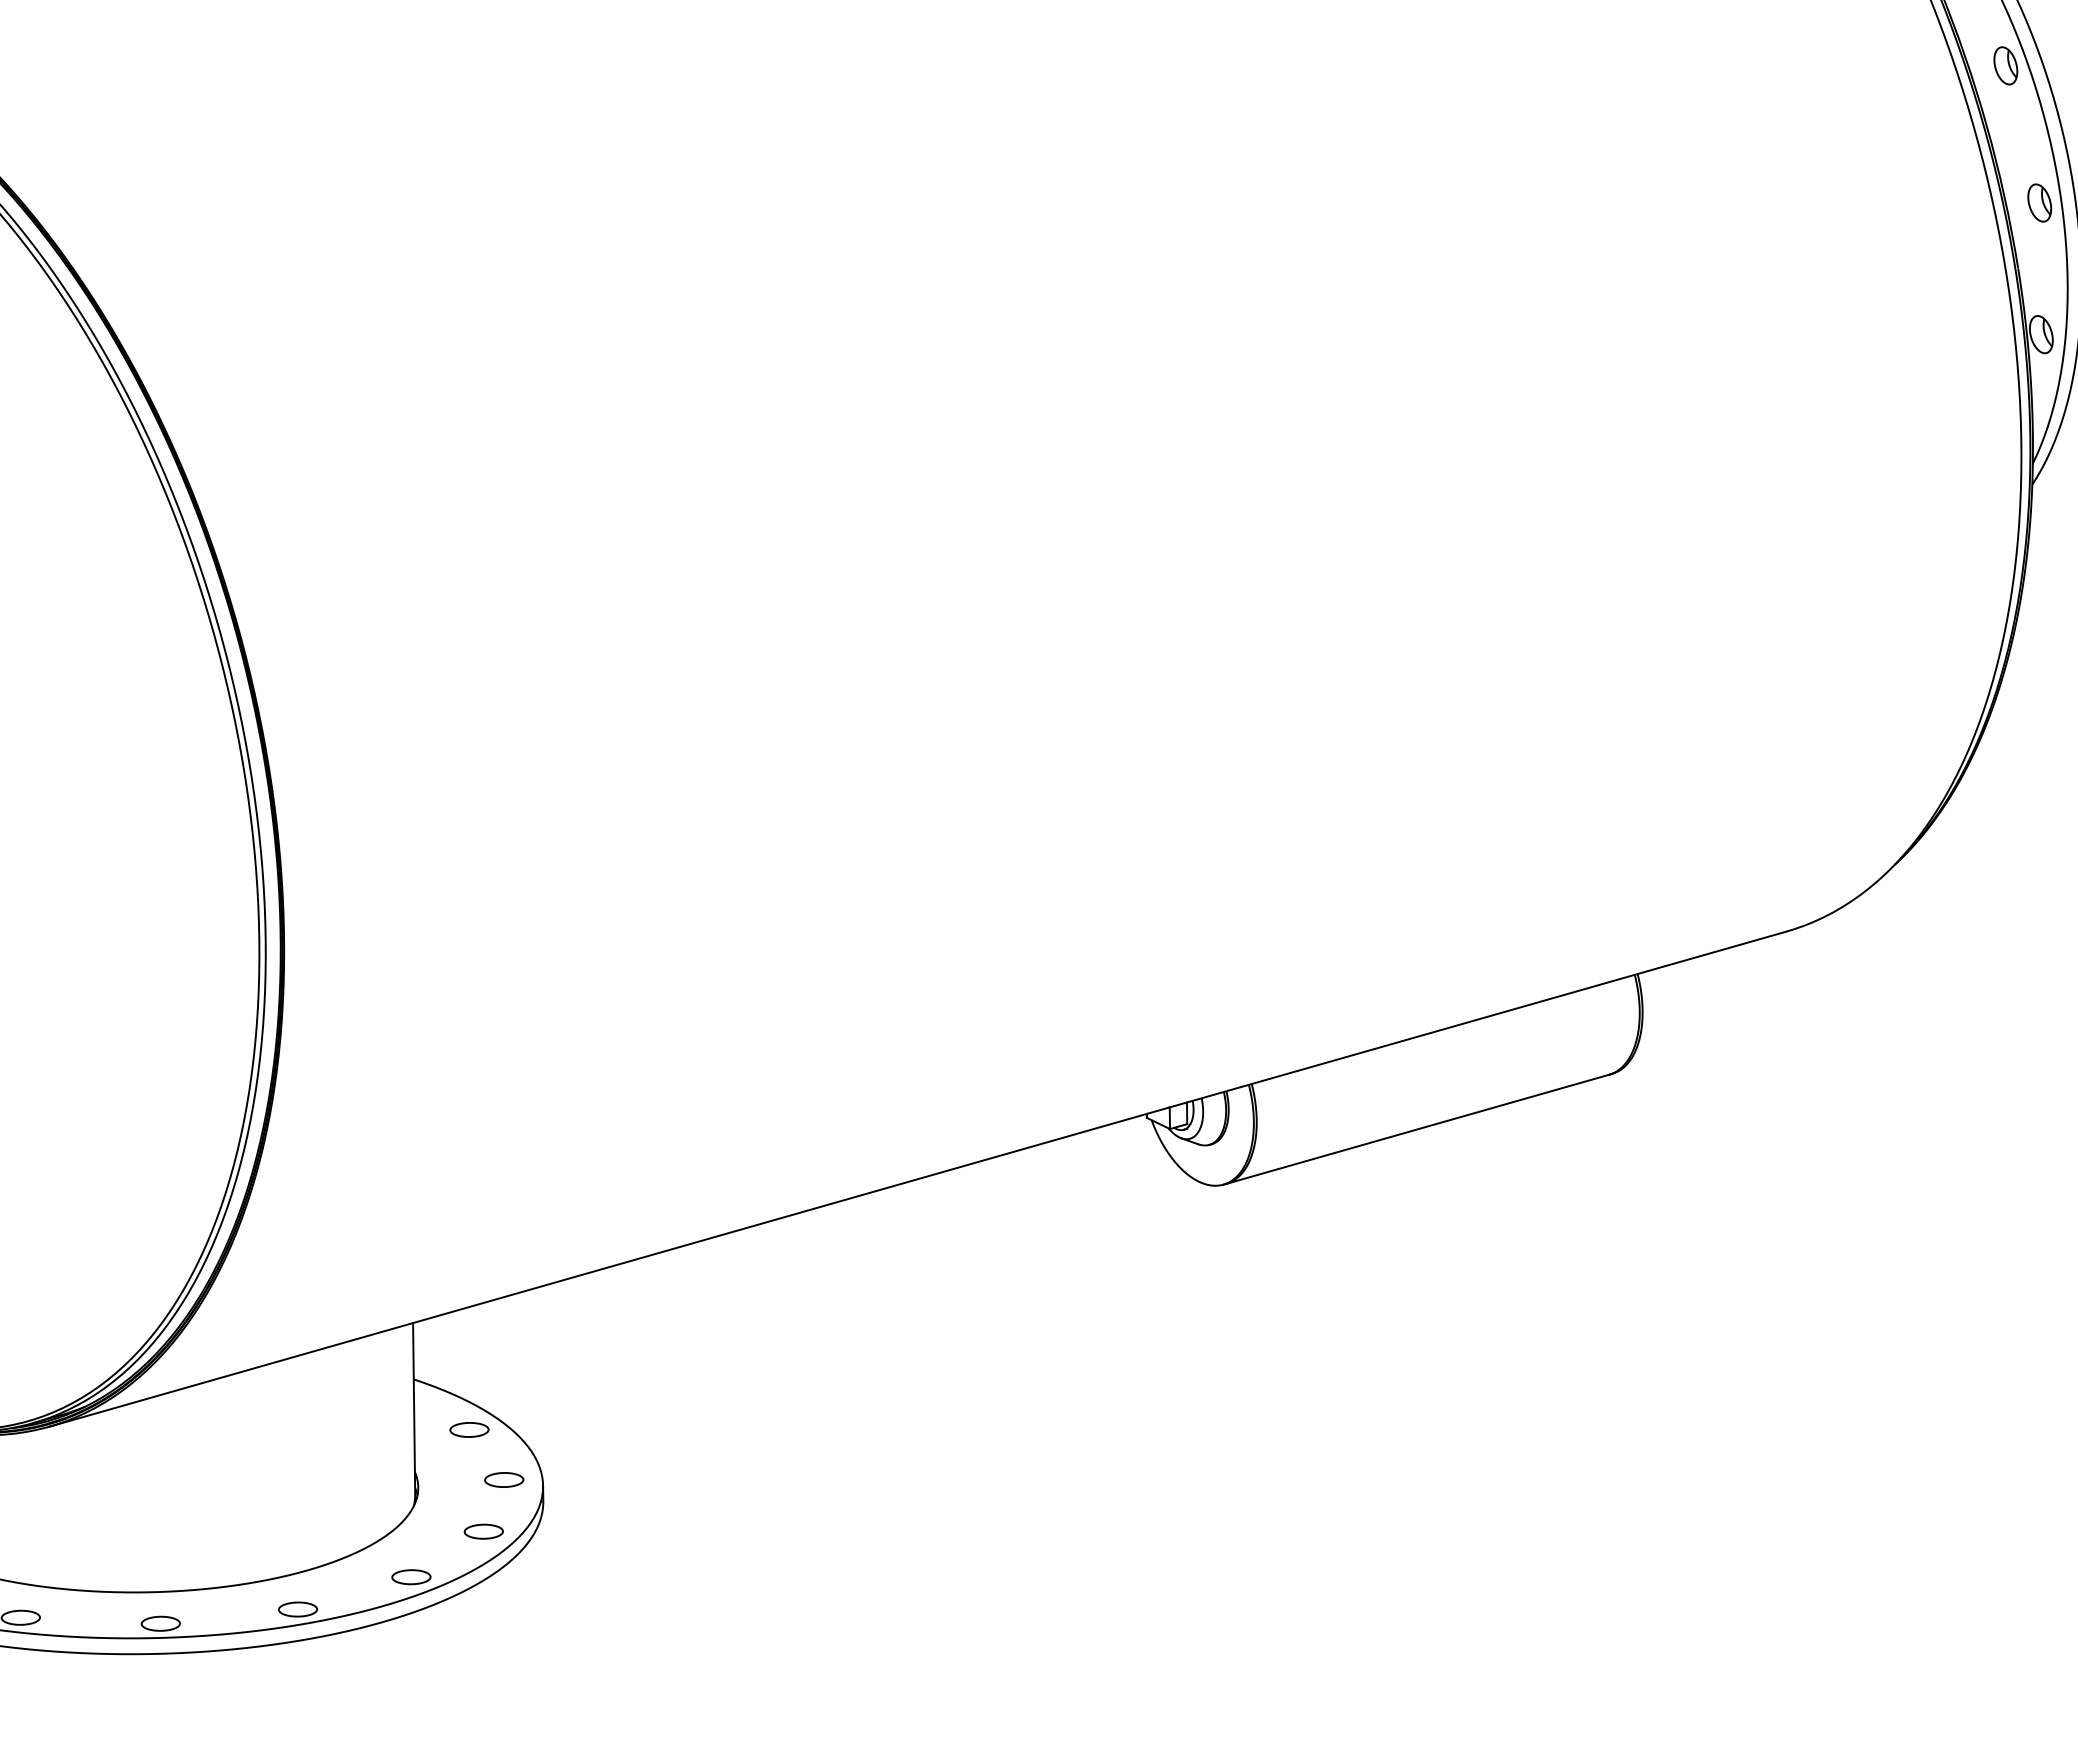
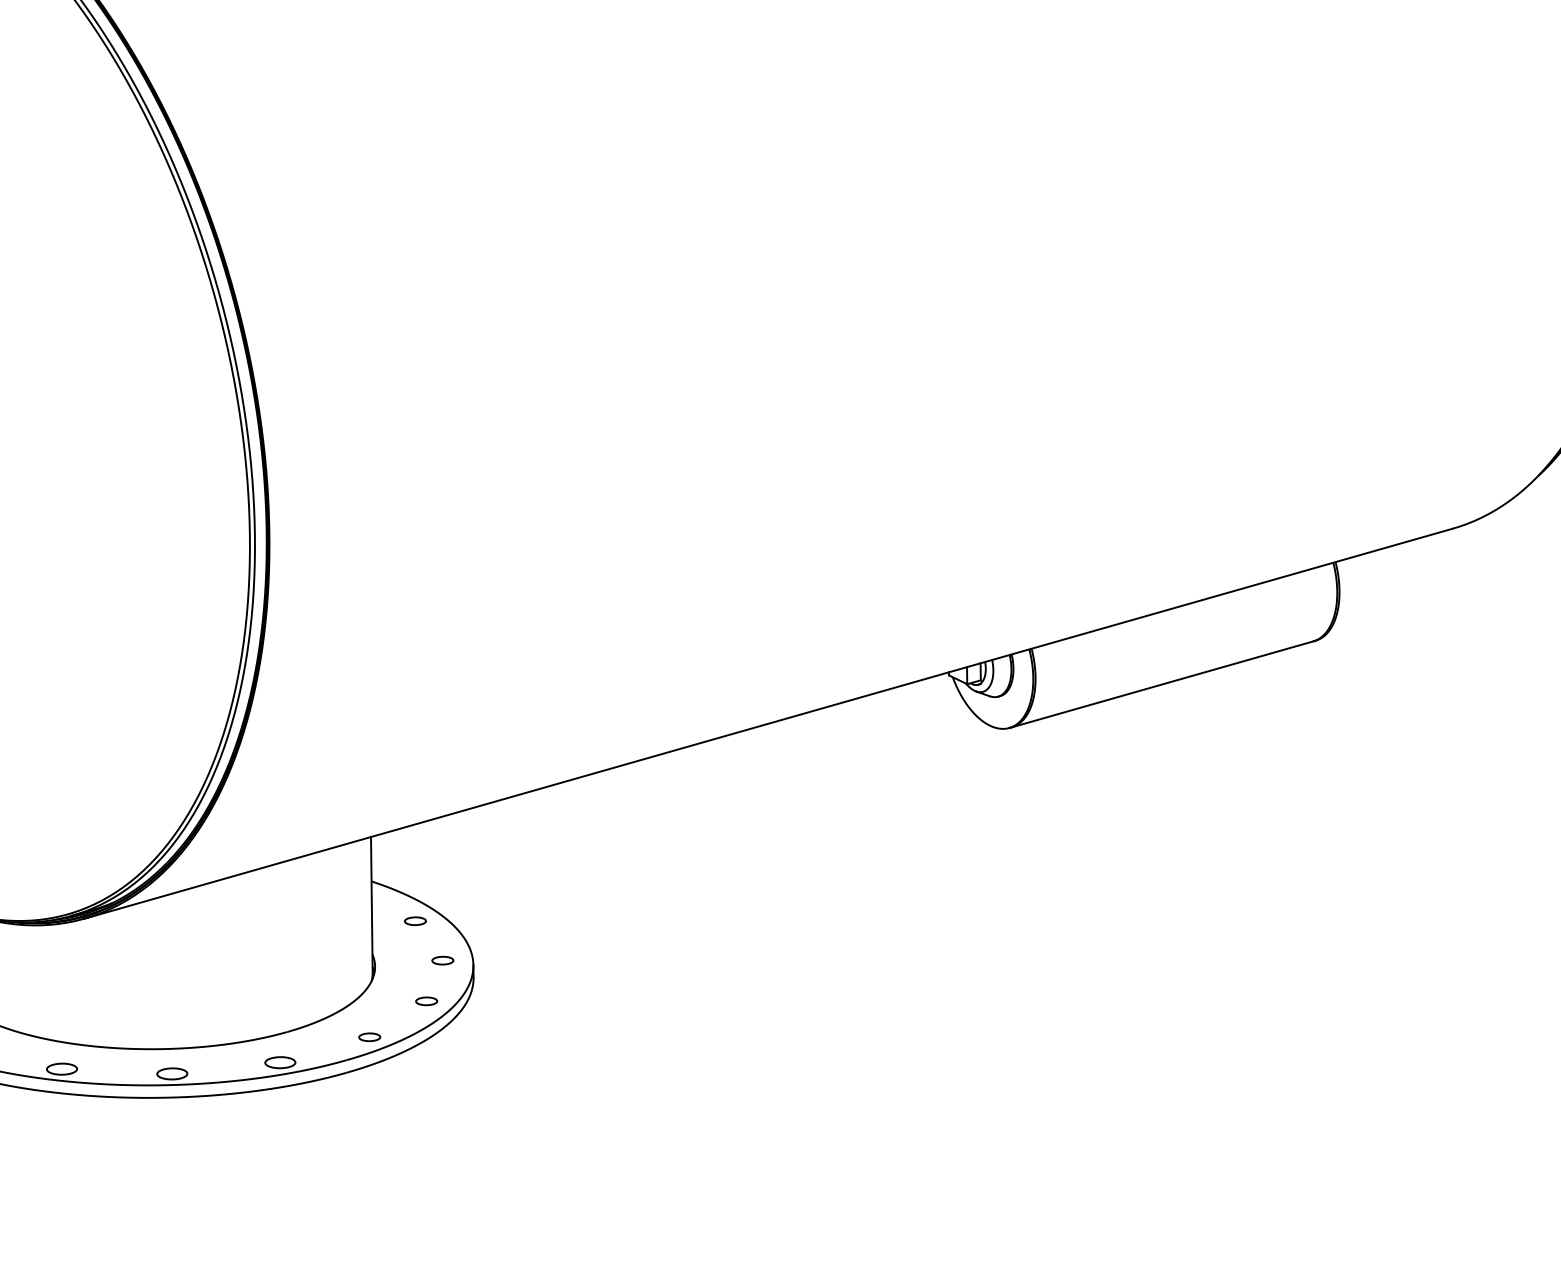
part: (469, 1429) -> (415, 920), size x0.7
part: (504, 1479) -> (443, 960), size x0.7
part: (483, 1531) -> (426, 1001), size x0.7
part: (411, 1577) -> (369, 1037), size x0.7

